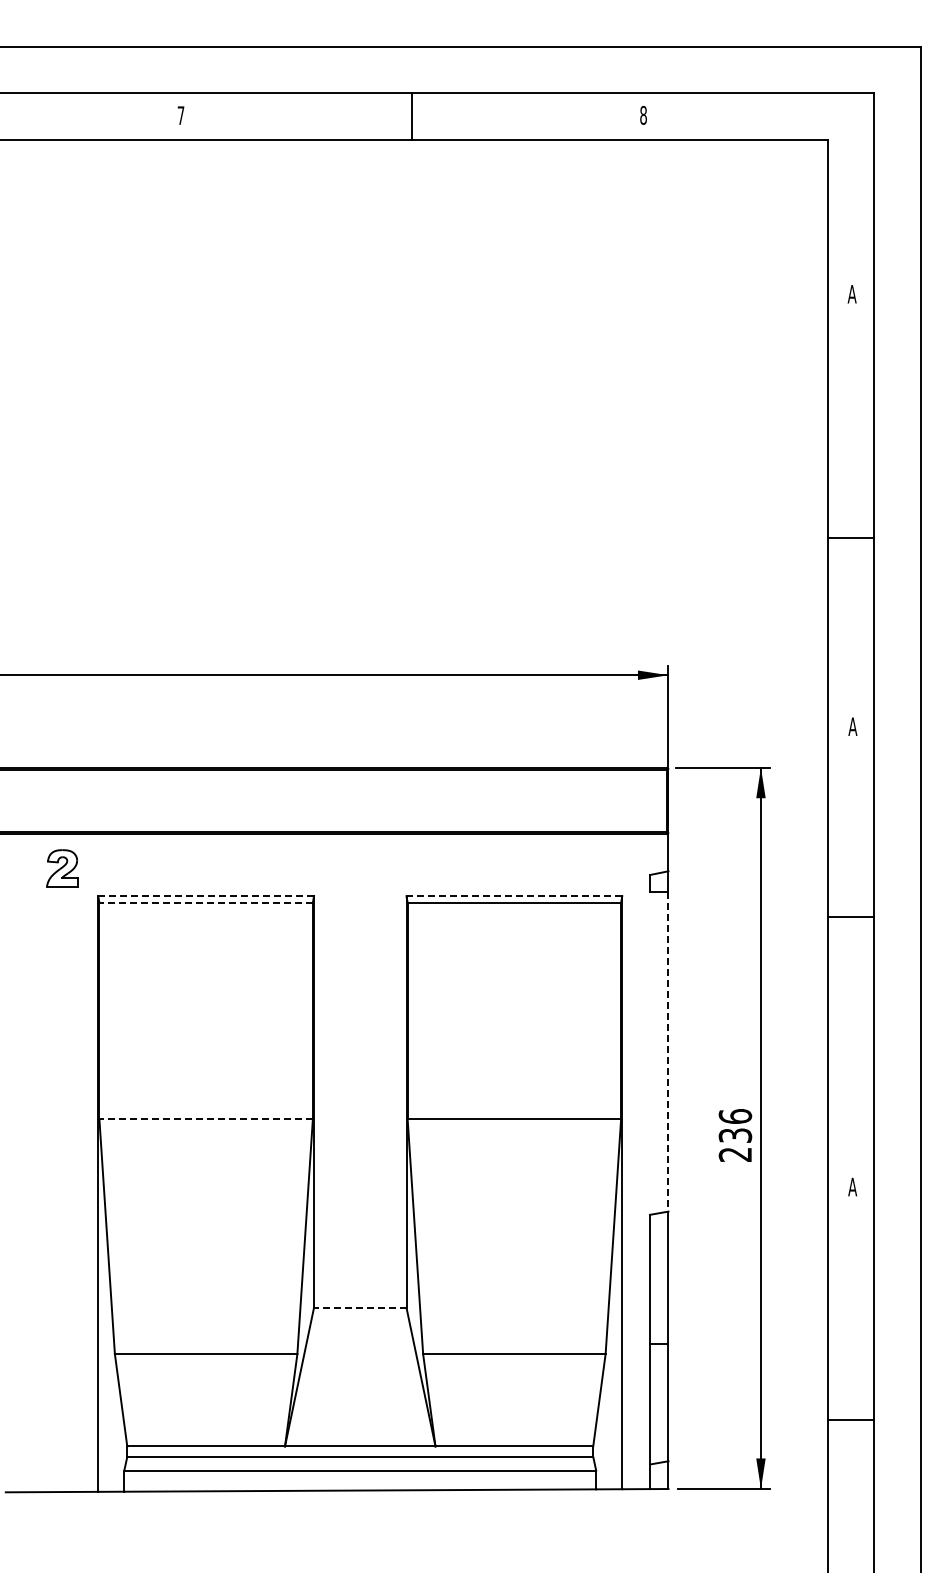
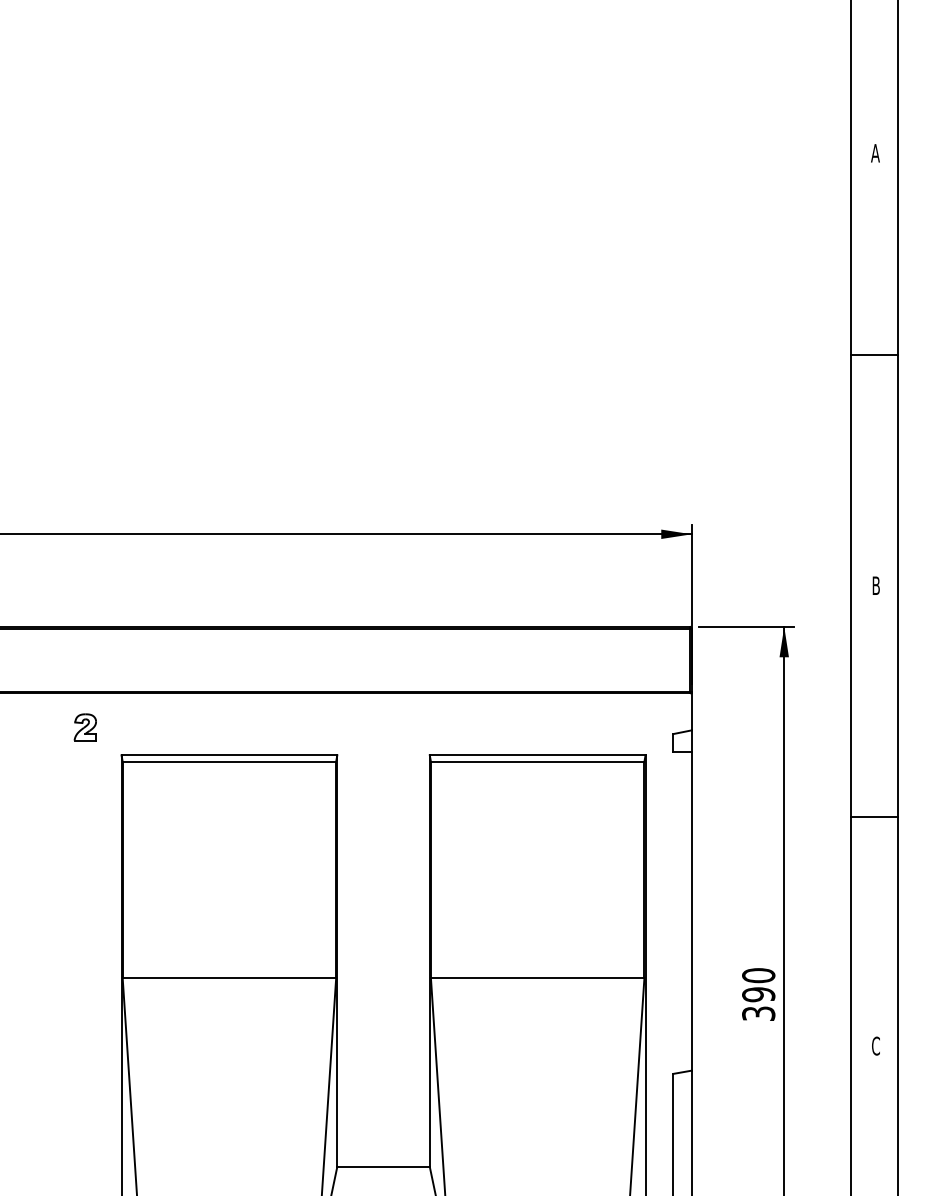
line: (851, 537) -> (874, 354), moved
text: (852, 726) -> (875, 585), A -> B
part: (61, 867) -> (84, 726), size x0.71
line: (206, 896) -> (229, 755), dashed -> solid
line: (514, 896) -> (537, 755), dashed -> solid
line: (206, 902) -> (229, 761), dashed -> solid
line: (851, 917) -> (874, 817), moved
line: (668, 1052) -> (691, 911), dashed -> solid
line: (206, 1119) -> (229, 978), dashed -> solid
text: (735, 1135) -> (758, 994), 236 -> 390
text: (852, 1186) -> (875, 1045), A -> C
line: (359, 1307) -> (382, 1166), dashed -> solid

